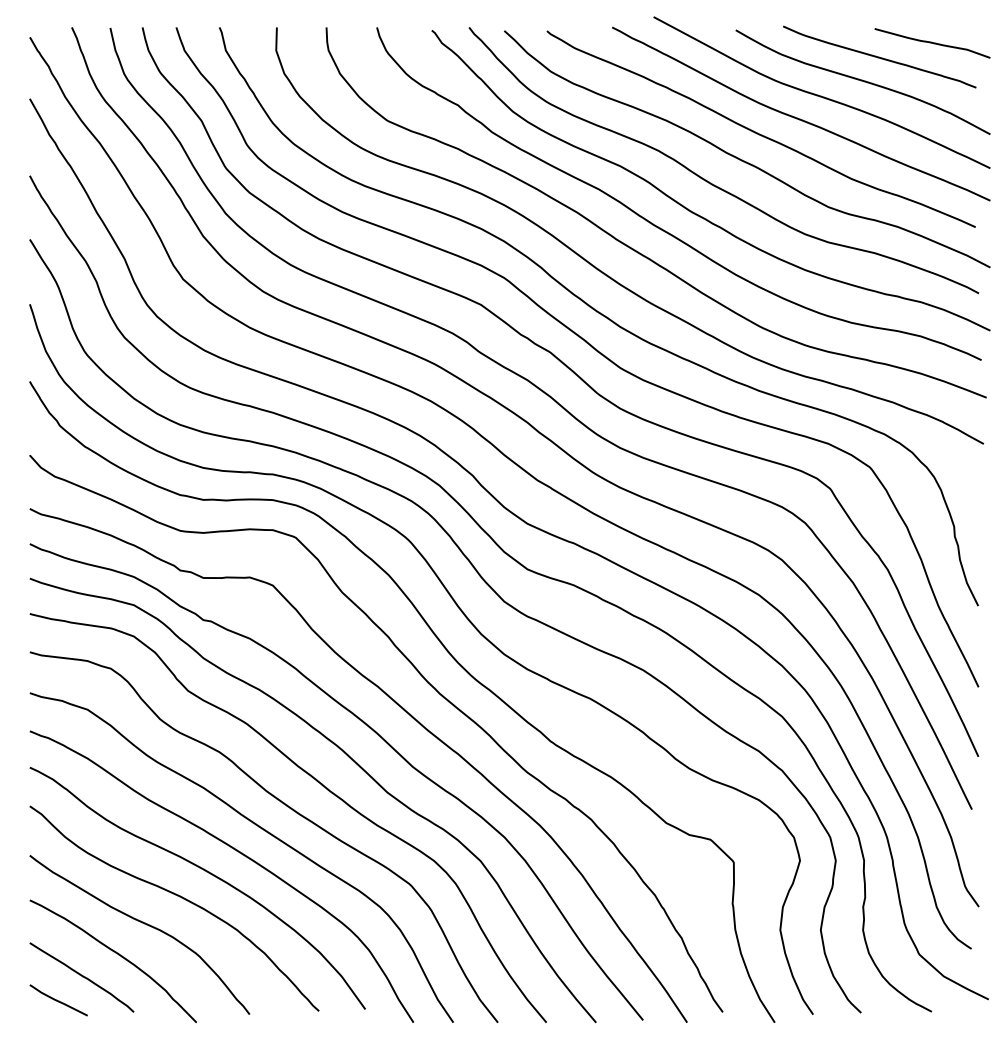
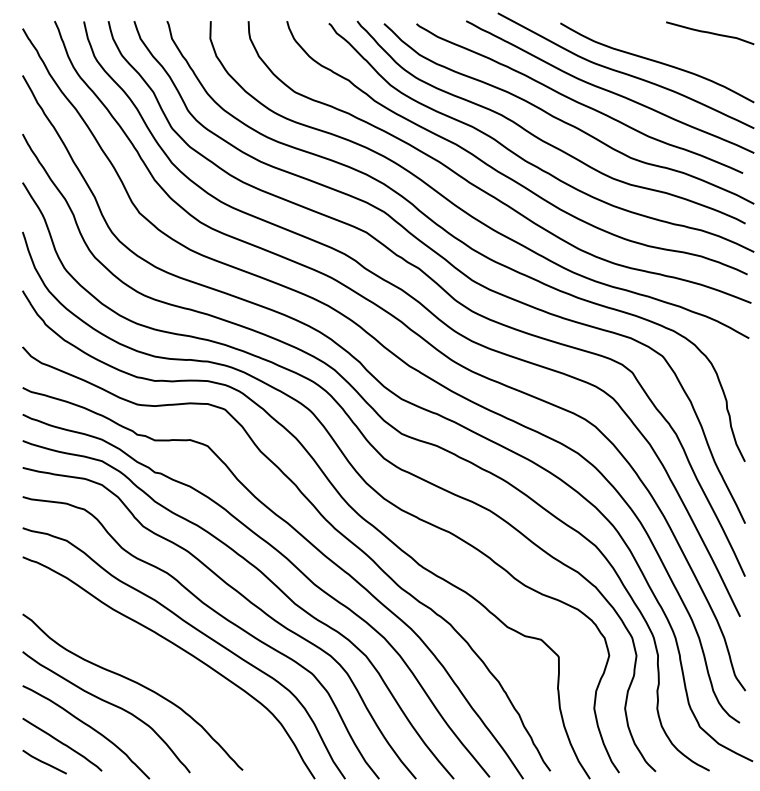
curve: (879, 56) -> (669, 43), removed
curve: (206, 872) -> (157, 664), removed

